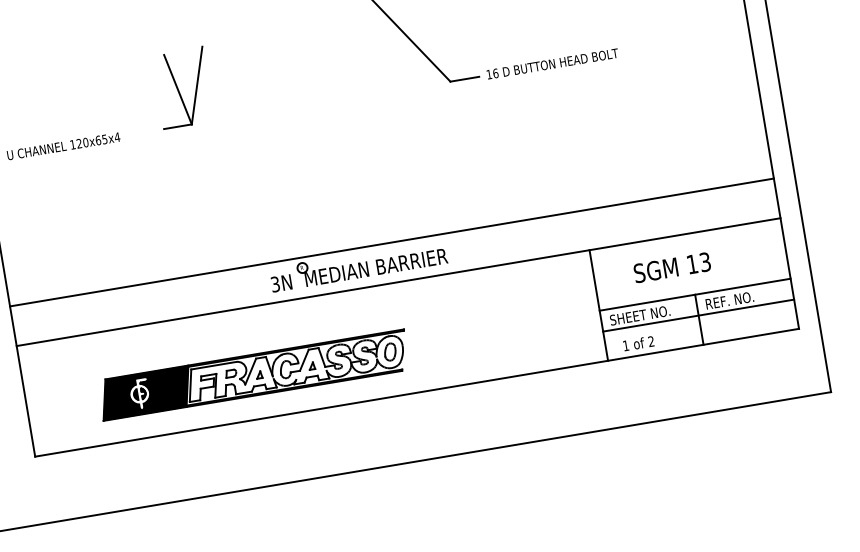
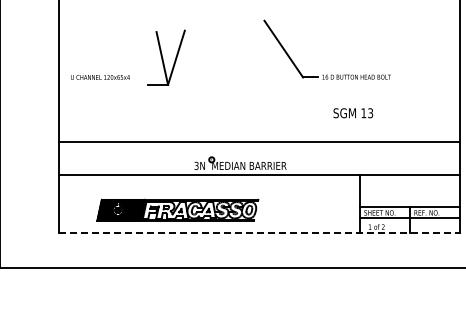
part: (183, 87) -> (166, 57), size x1.4
line: (391, 242) -> (259, 142), moved
text: (672, 268) -> (353, 113), moved
line: (418, 392) -> (260, 233), solid -> dashed

